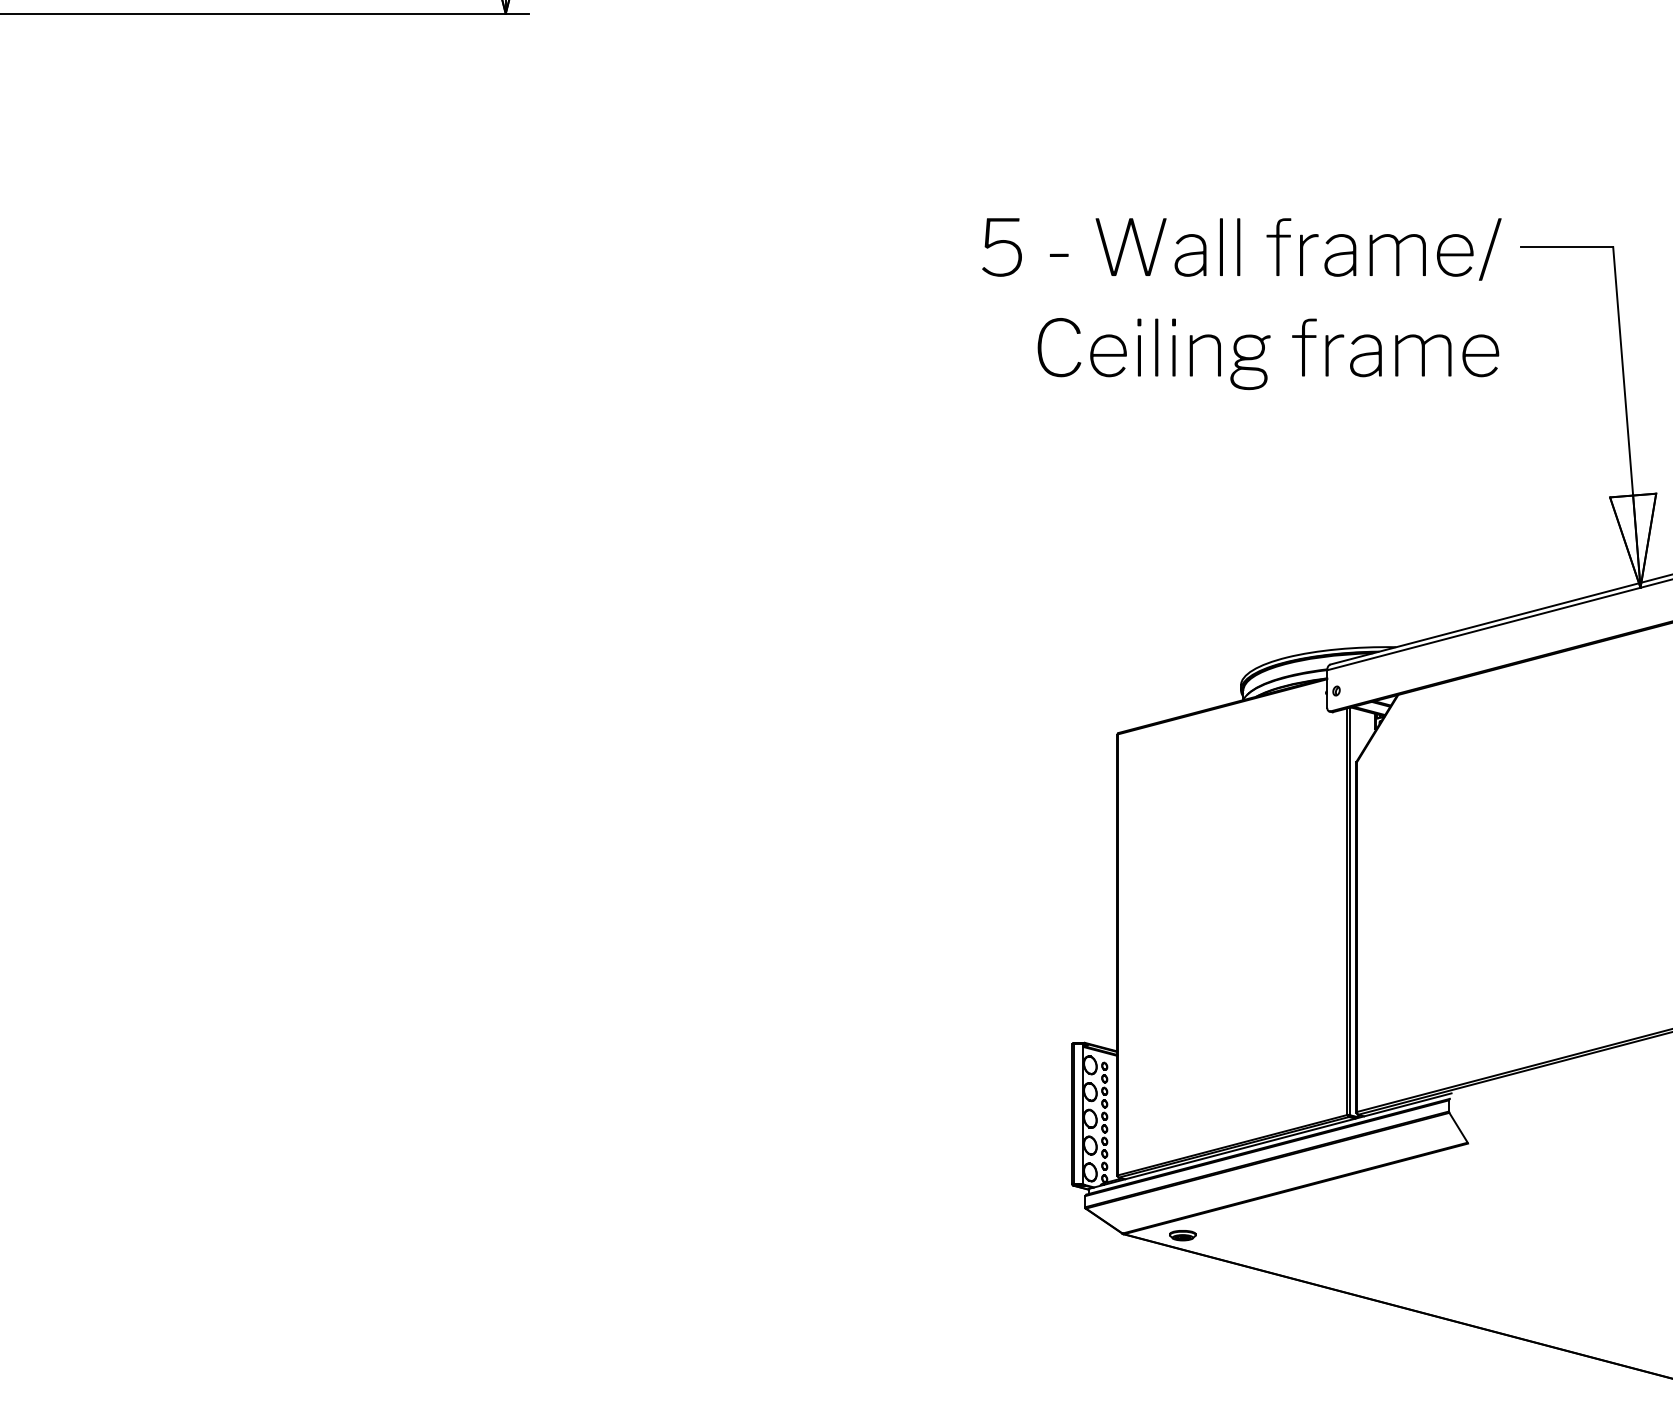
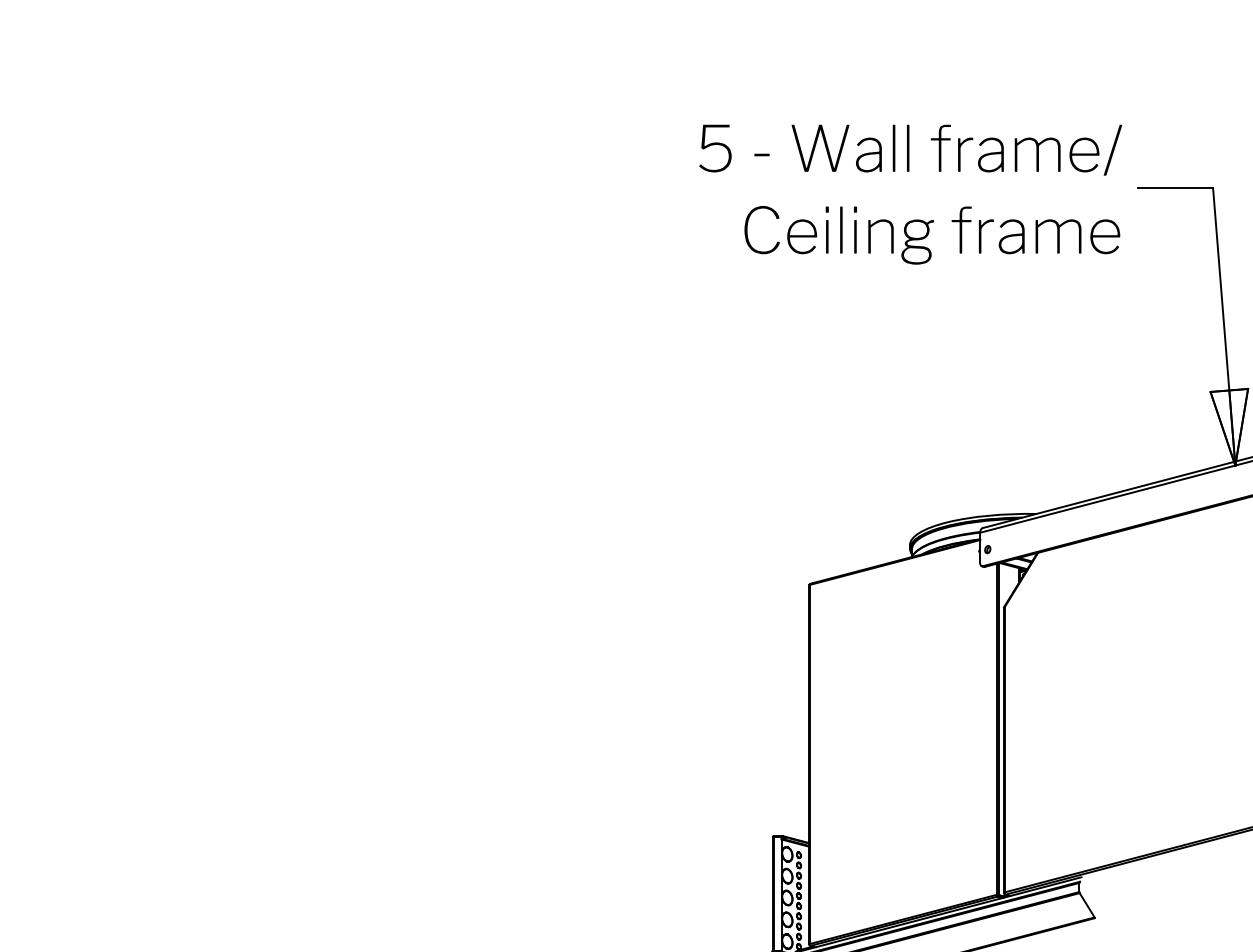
text: (1241, 304) -> (910, 194), moved

